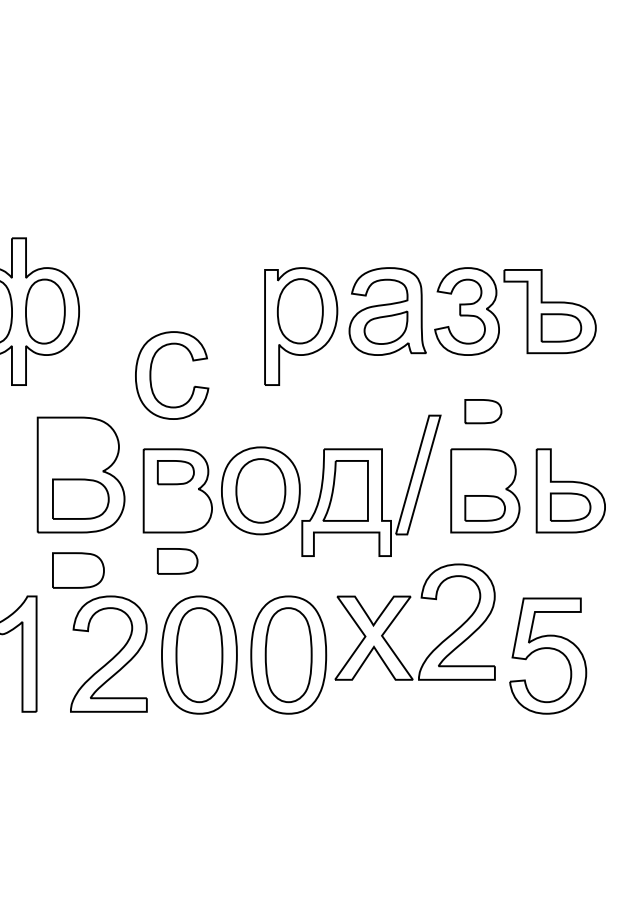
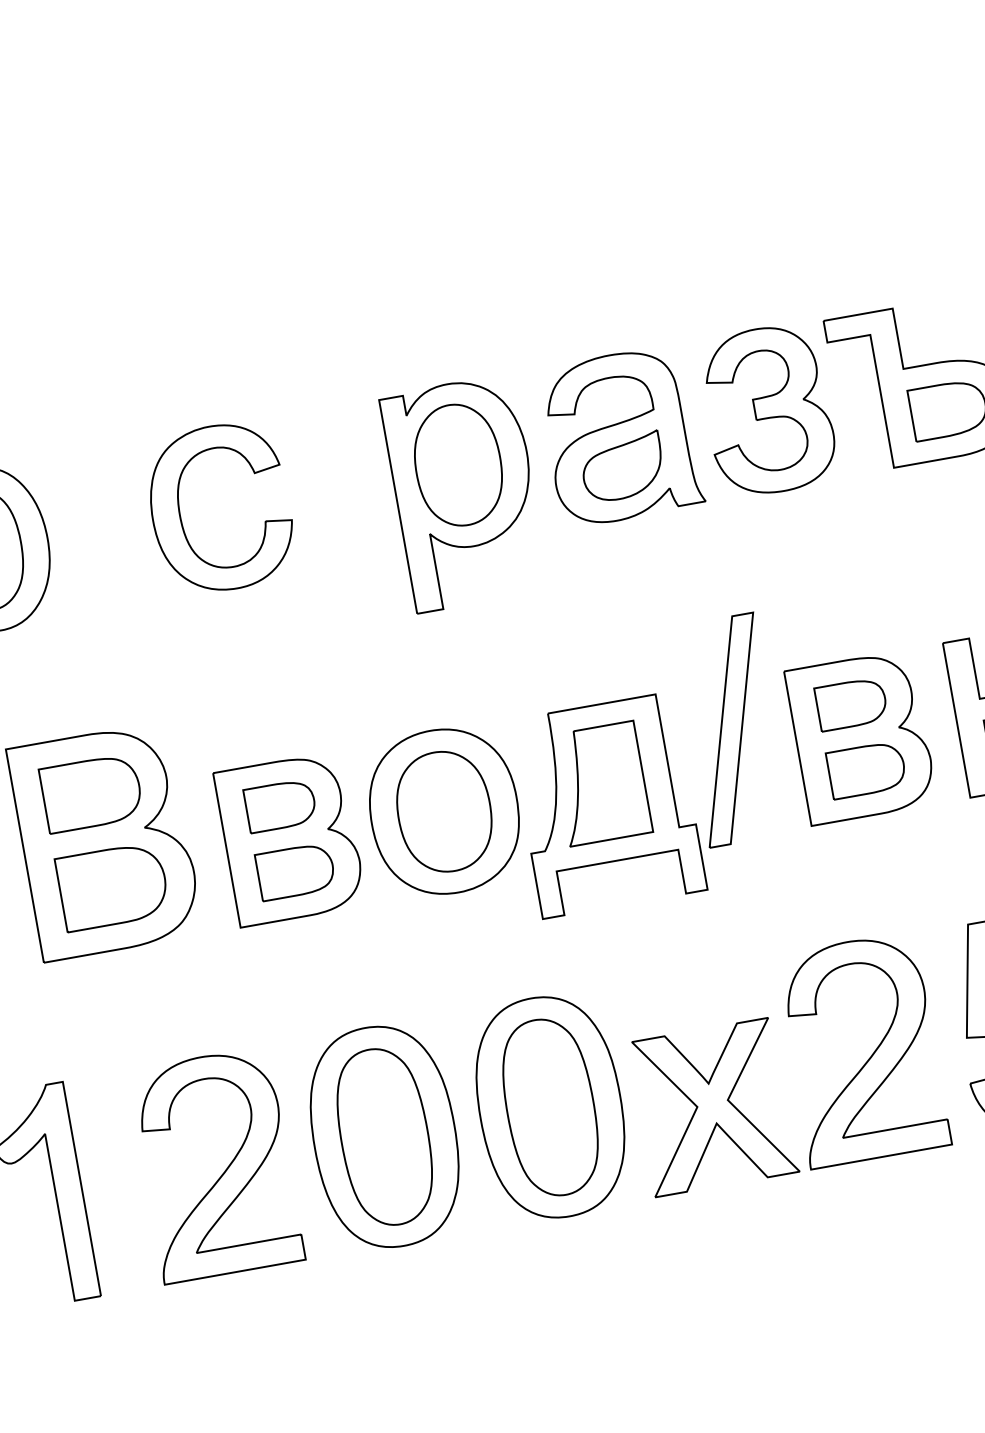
part: (151, 375) -> (181, 514), moved
part: (483, 411) -> (851, 703), moved
part: (177, 561) -> (295, 871), moved
part: (78, 570) -> (91, 793), moved
part: (400, 612) -> (754, 1050), moved

